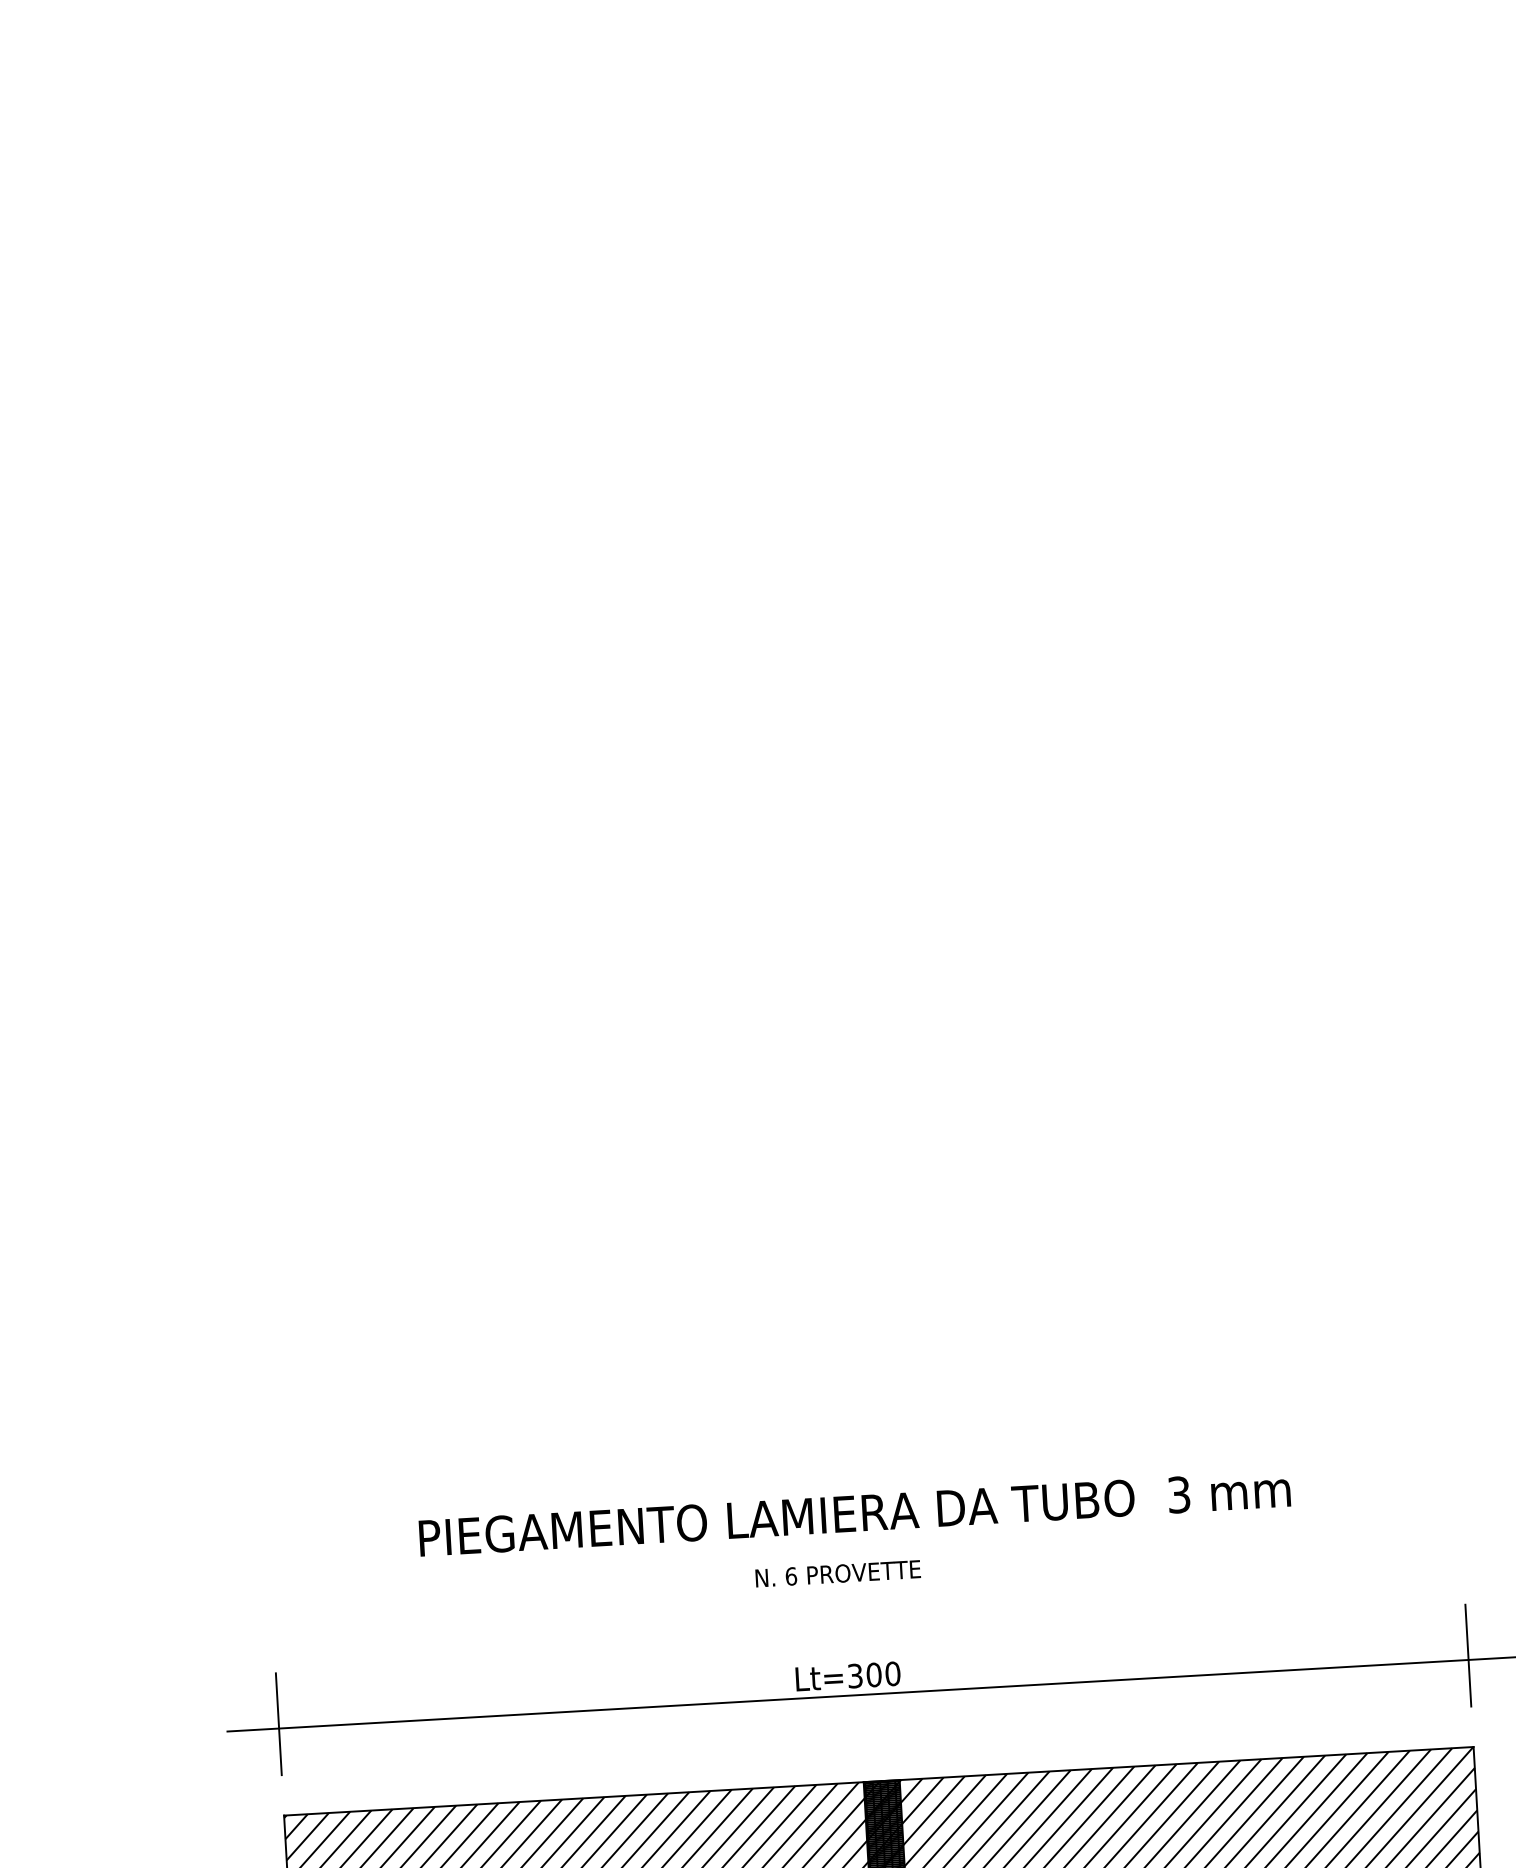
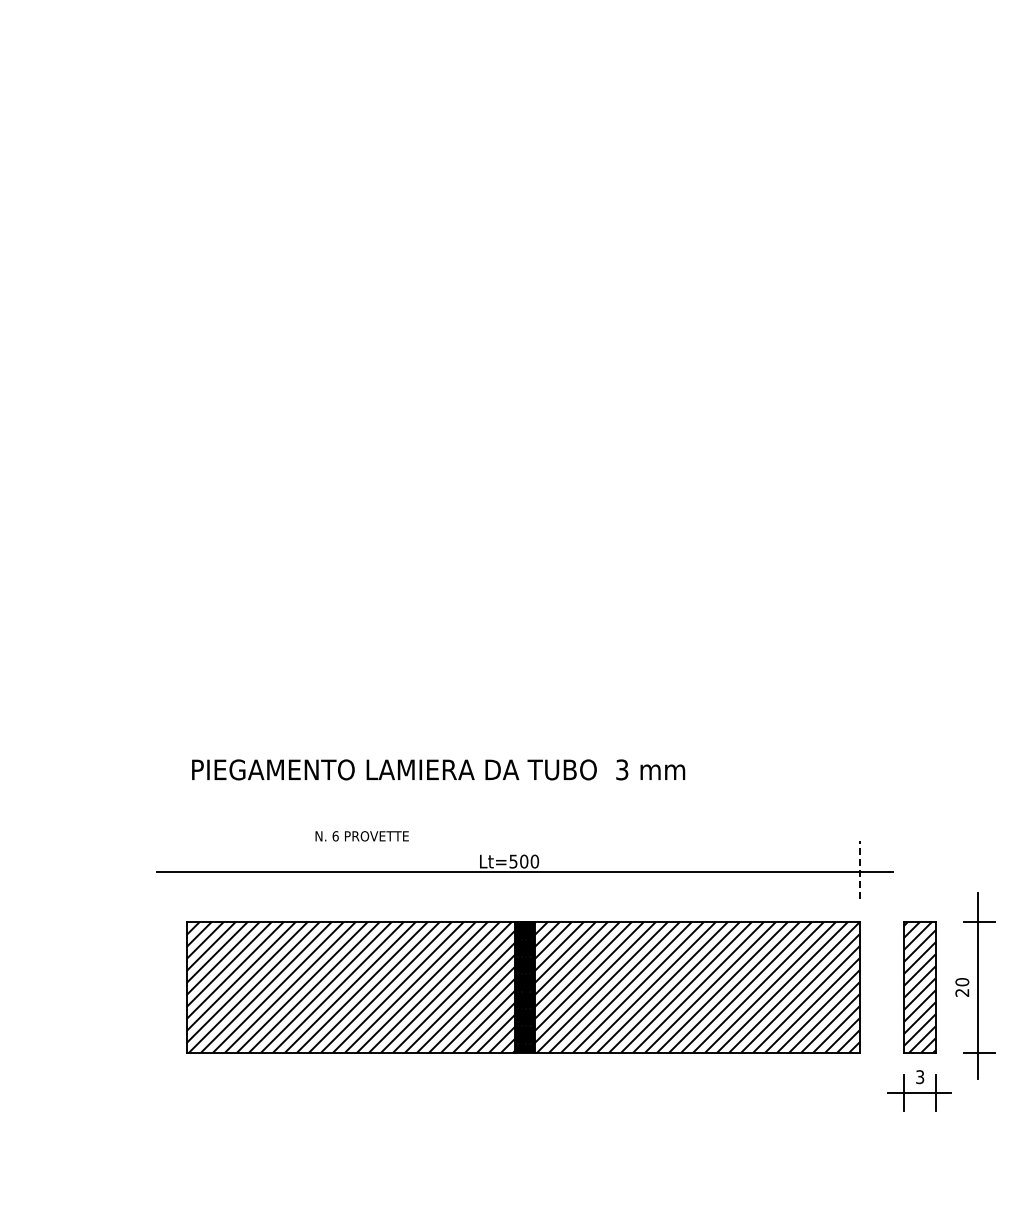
text: (854, 1512) -> (438, 769), moved
text: (836, 1574) -> (361, 836), moved
line: (1468, 1656) -> (860, 870), solid -> dashed
text: (855, 1674) -> (513, 860), Lt=300 -> Lt=500
line: (278, 1723) -> (186, 869), removed

